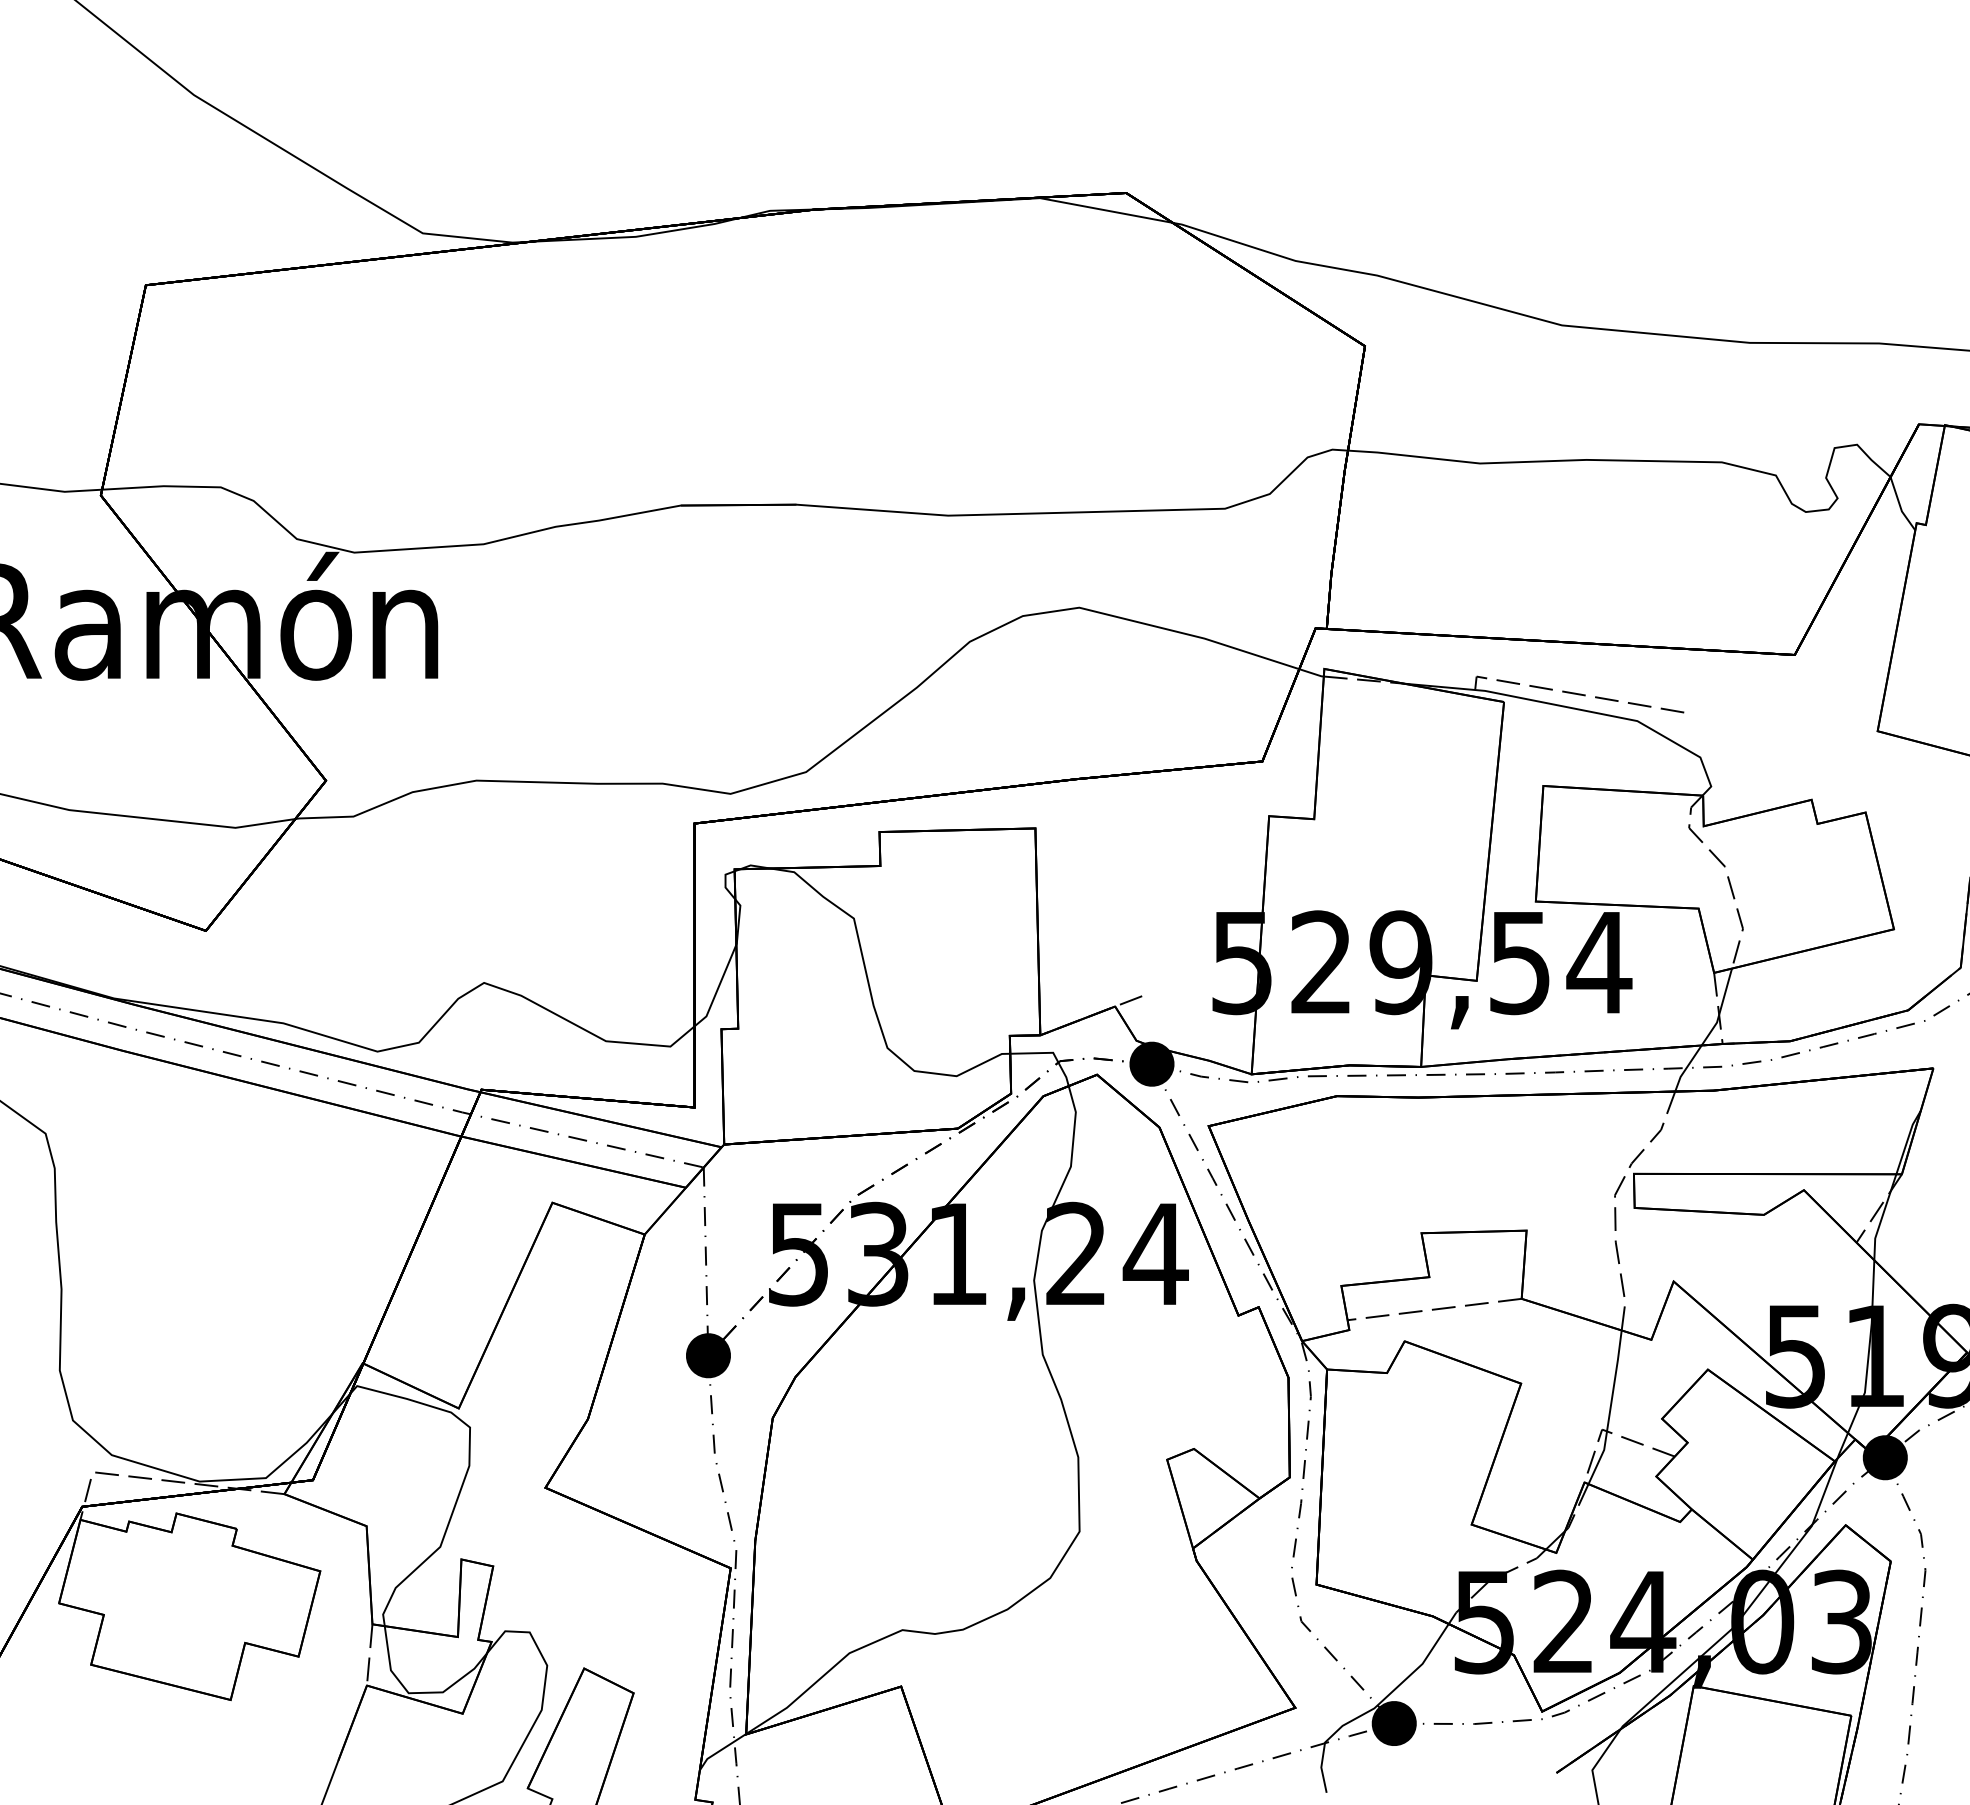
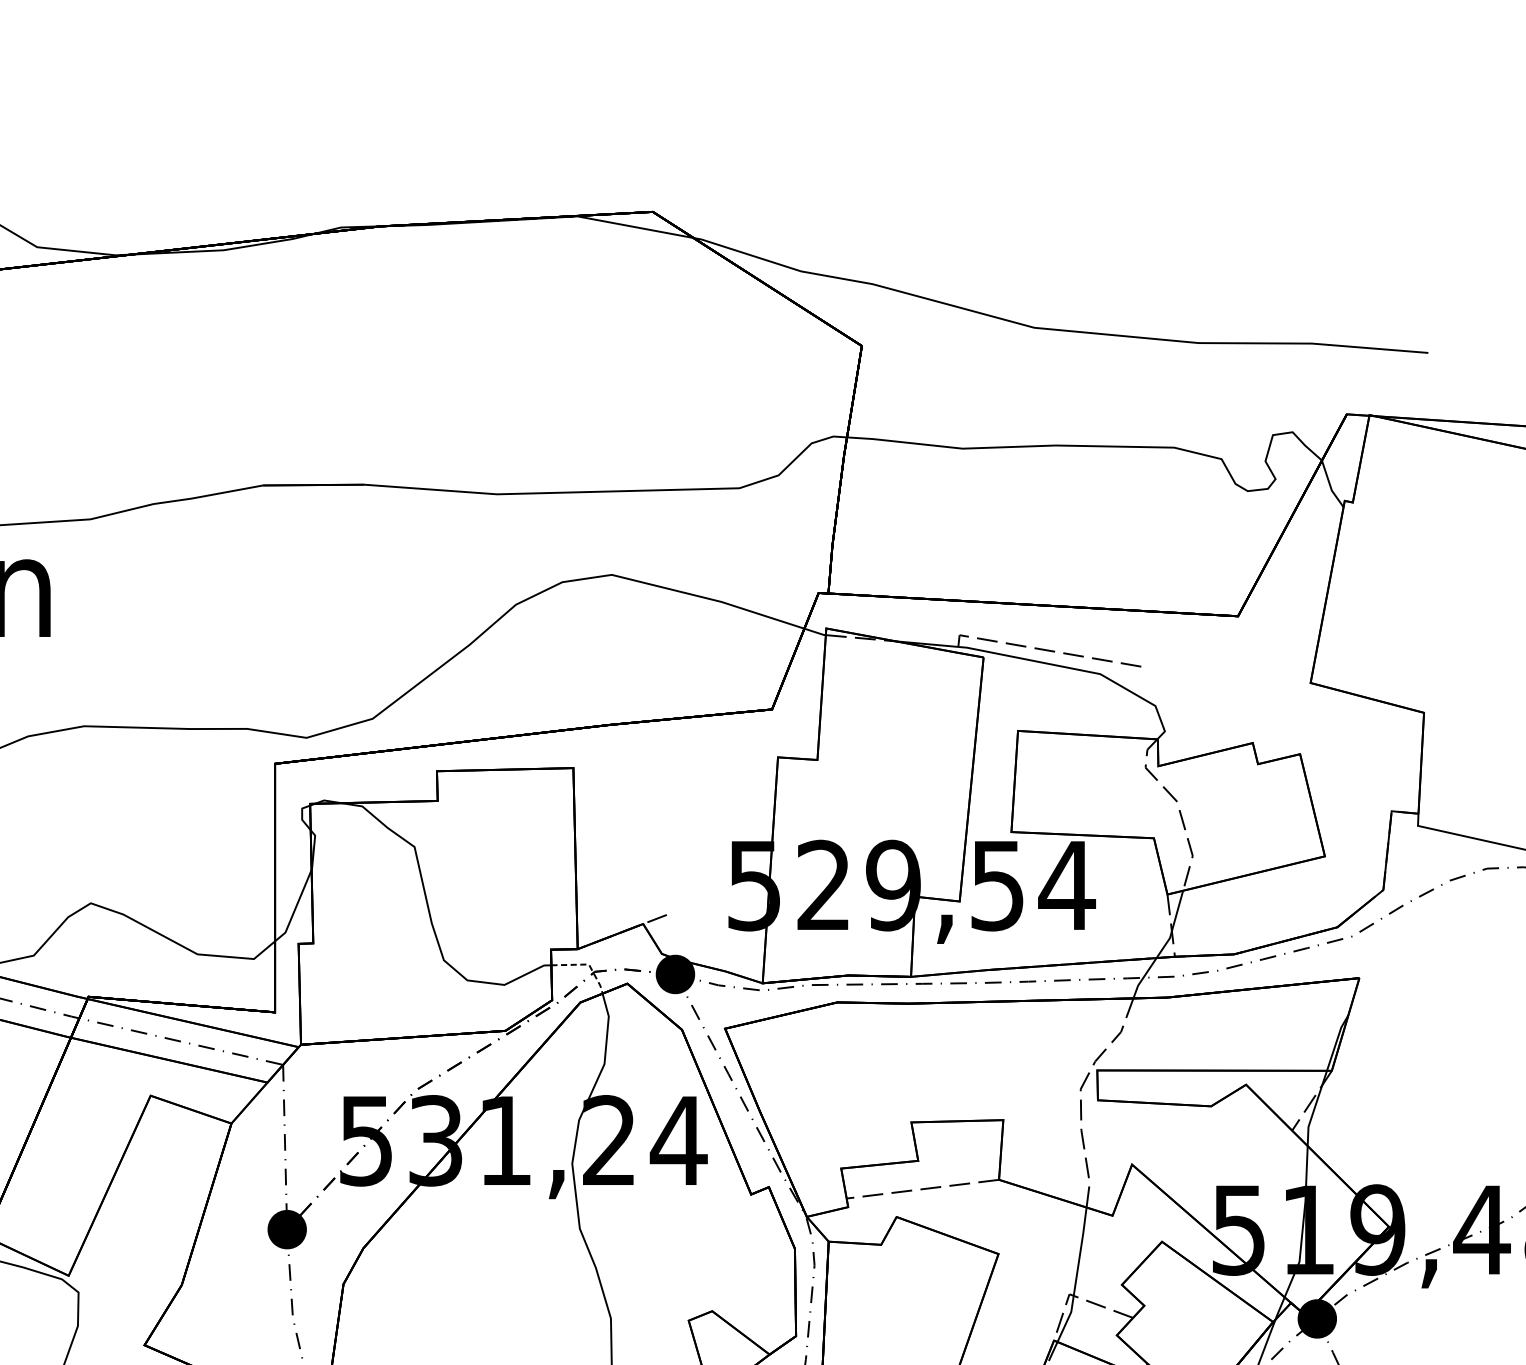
line: (1052, 1052) -> (588, 964), solid -> dashed

